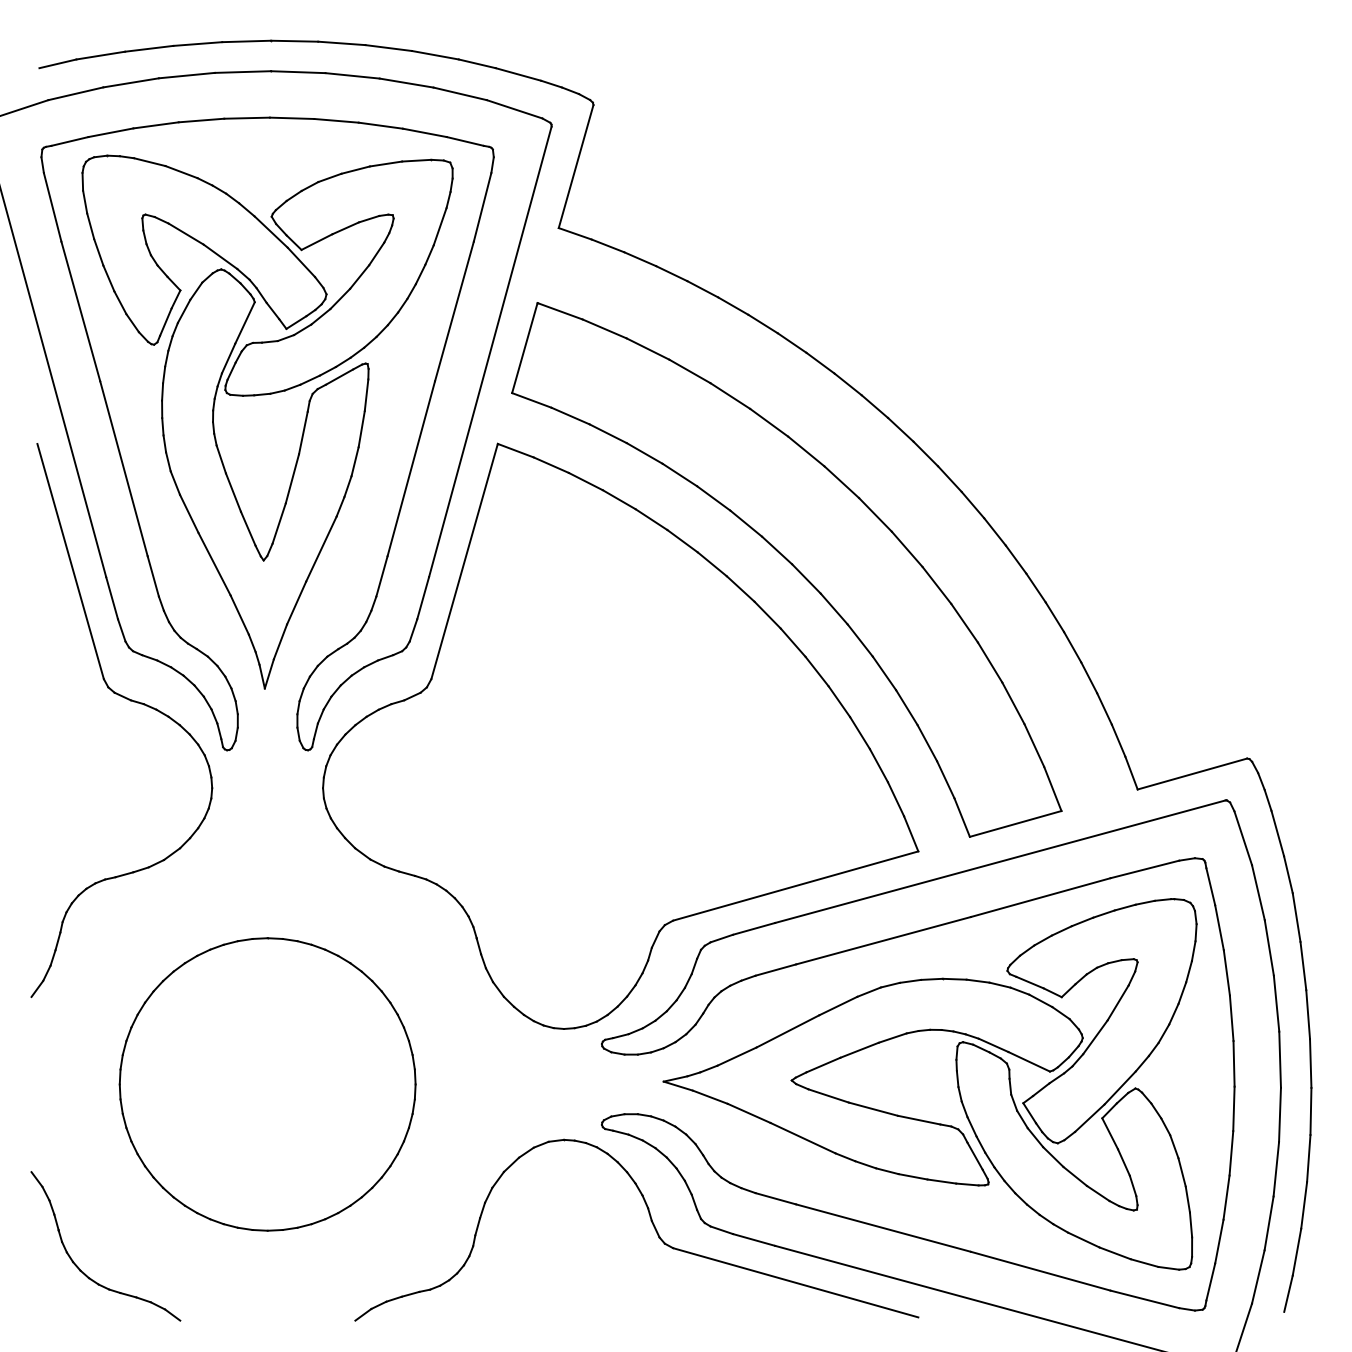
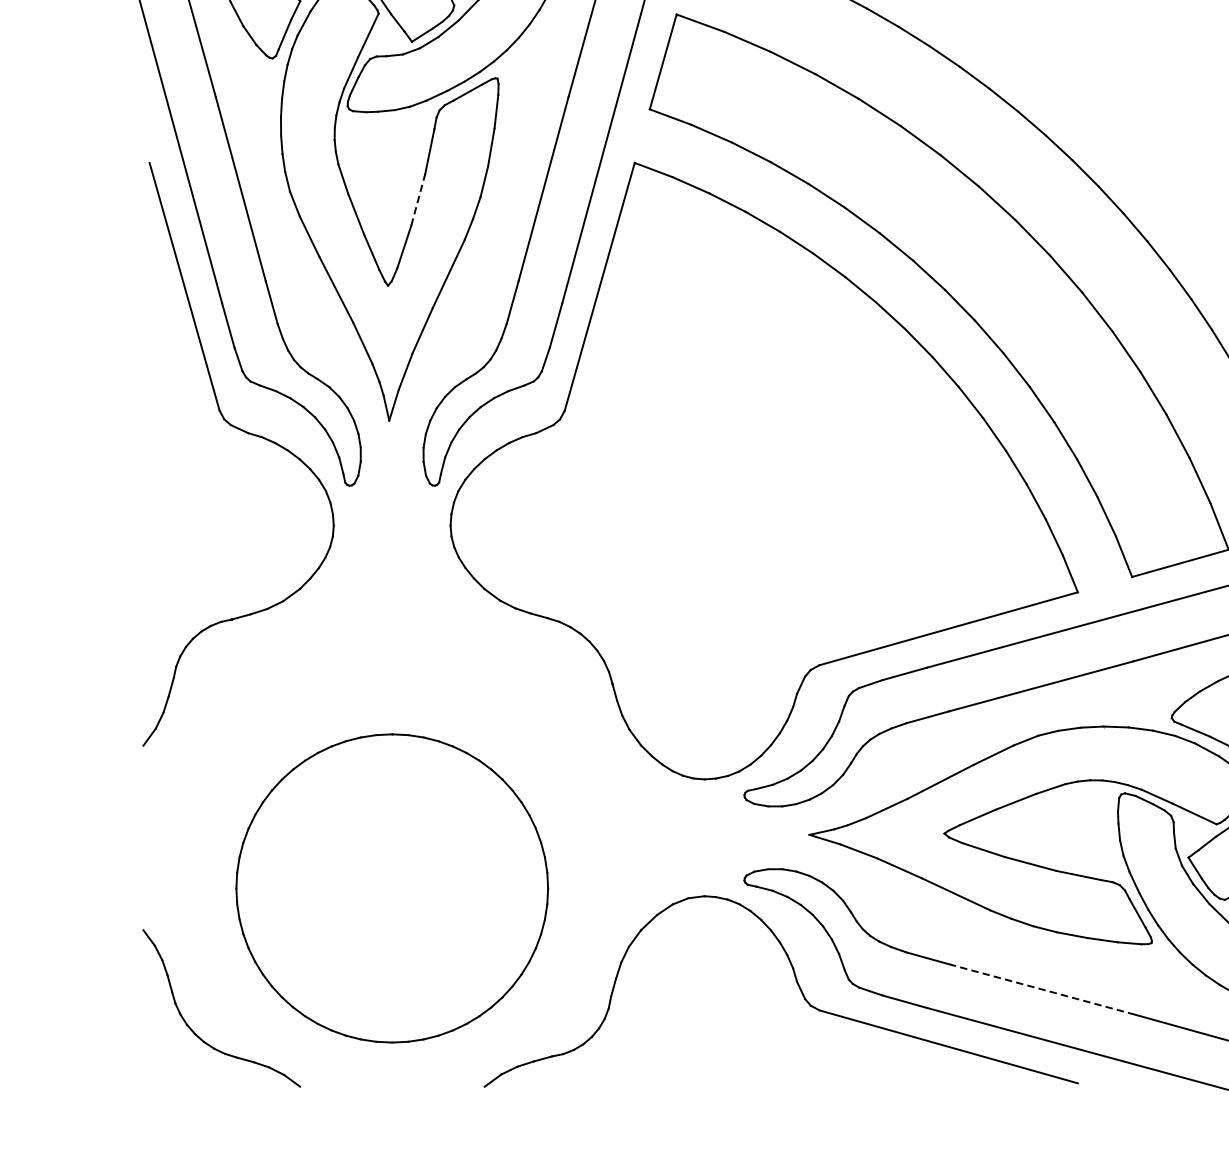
line: (292, 478) -> (418, 199), solid -> dashed
part: (267, 1084) -> (392, 888), moved
line: (883, 1228) -> (1041, 989), solid -> dashed

